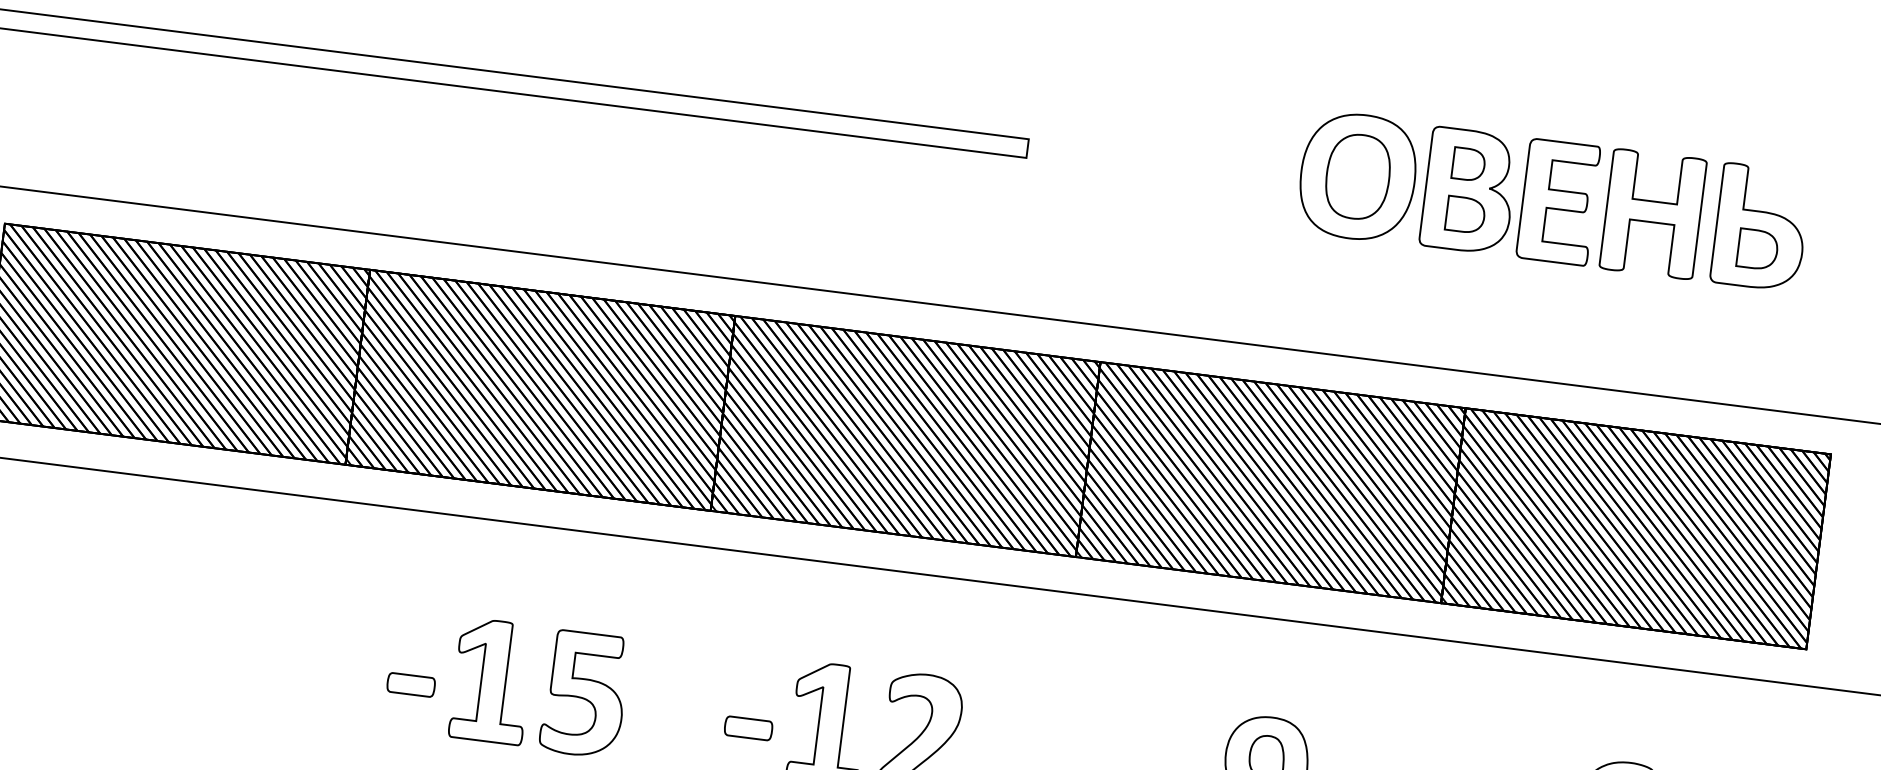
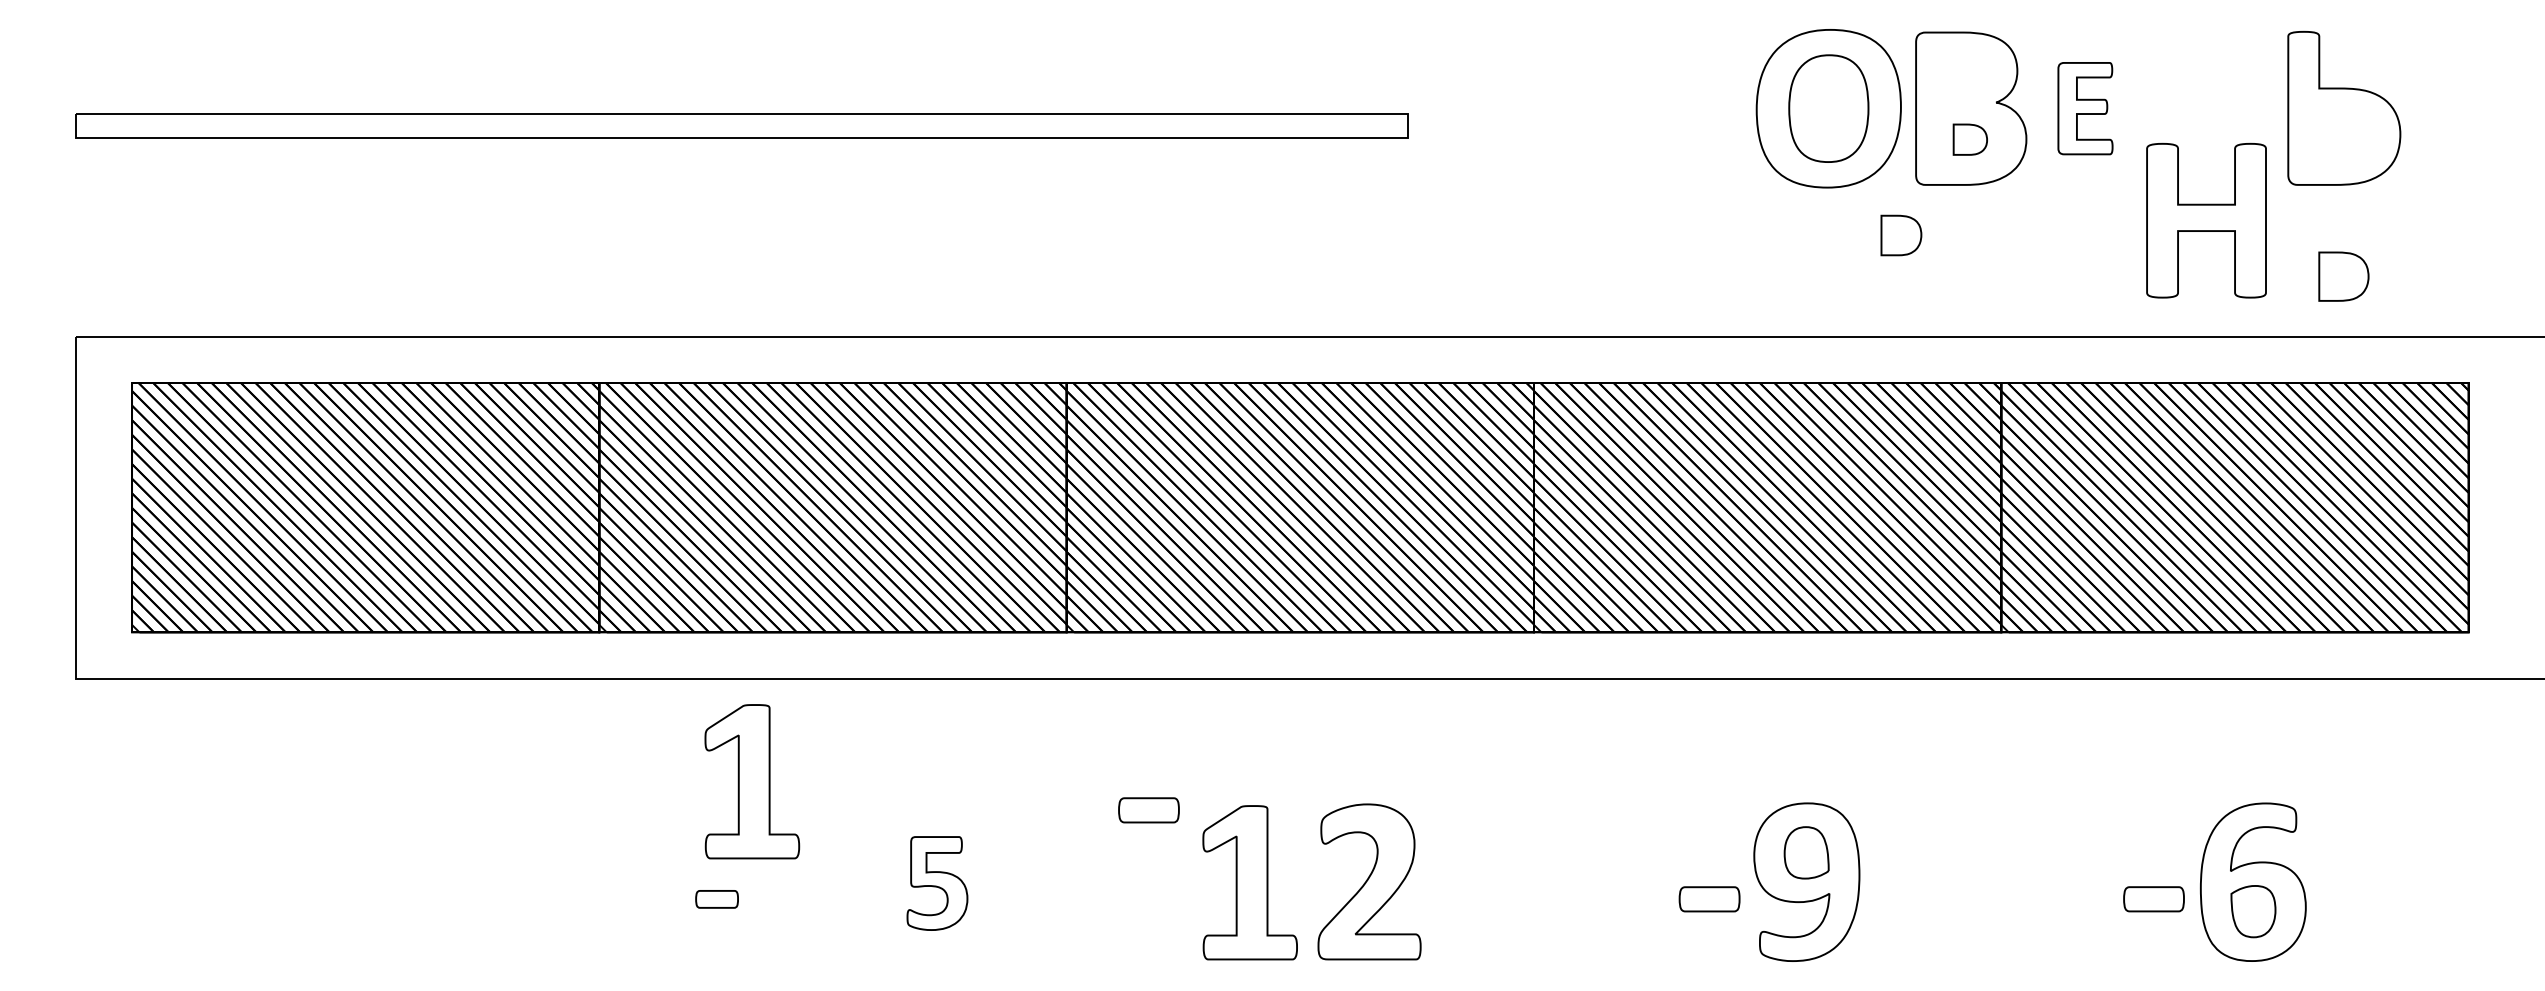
part: (1468, 164) -> (1901, 235), moved
part: (1558, 202) -> (2085, 108), size x0.6
part: (1653, 213) -> (2206, 220), moved
part: (1465, 214) -> (1970, 139), size x0.7
part: (1757, 249) -> (2343, 276), moved
part: (492, 681) -> (752, 781), moved
part: (410, 685) -> (716, 899), size x0.7
part: (584, 694) -> (937, 883), size x0.6
part: (748, 728) -> (1148, 810), moved

